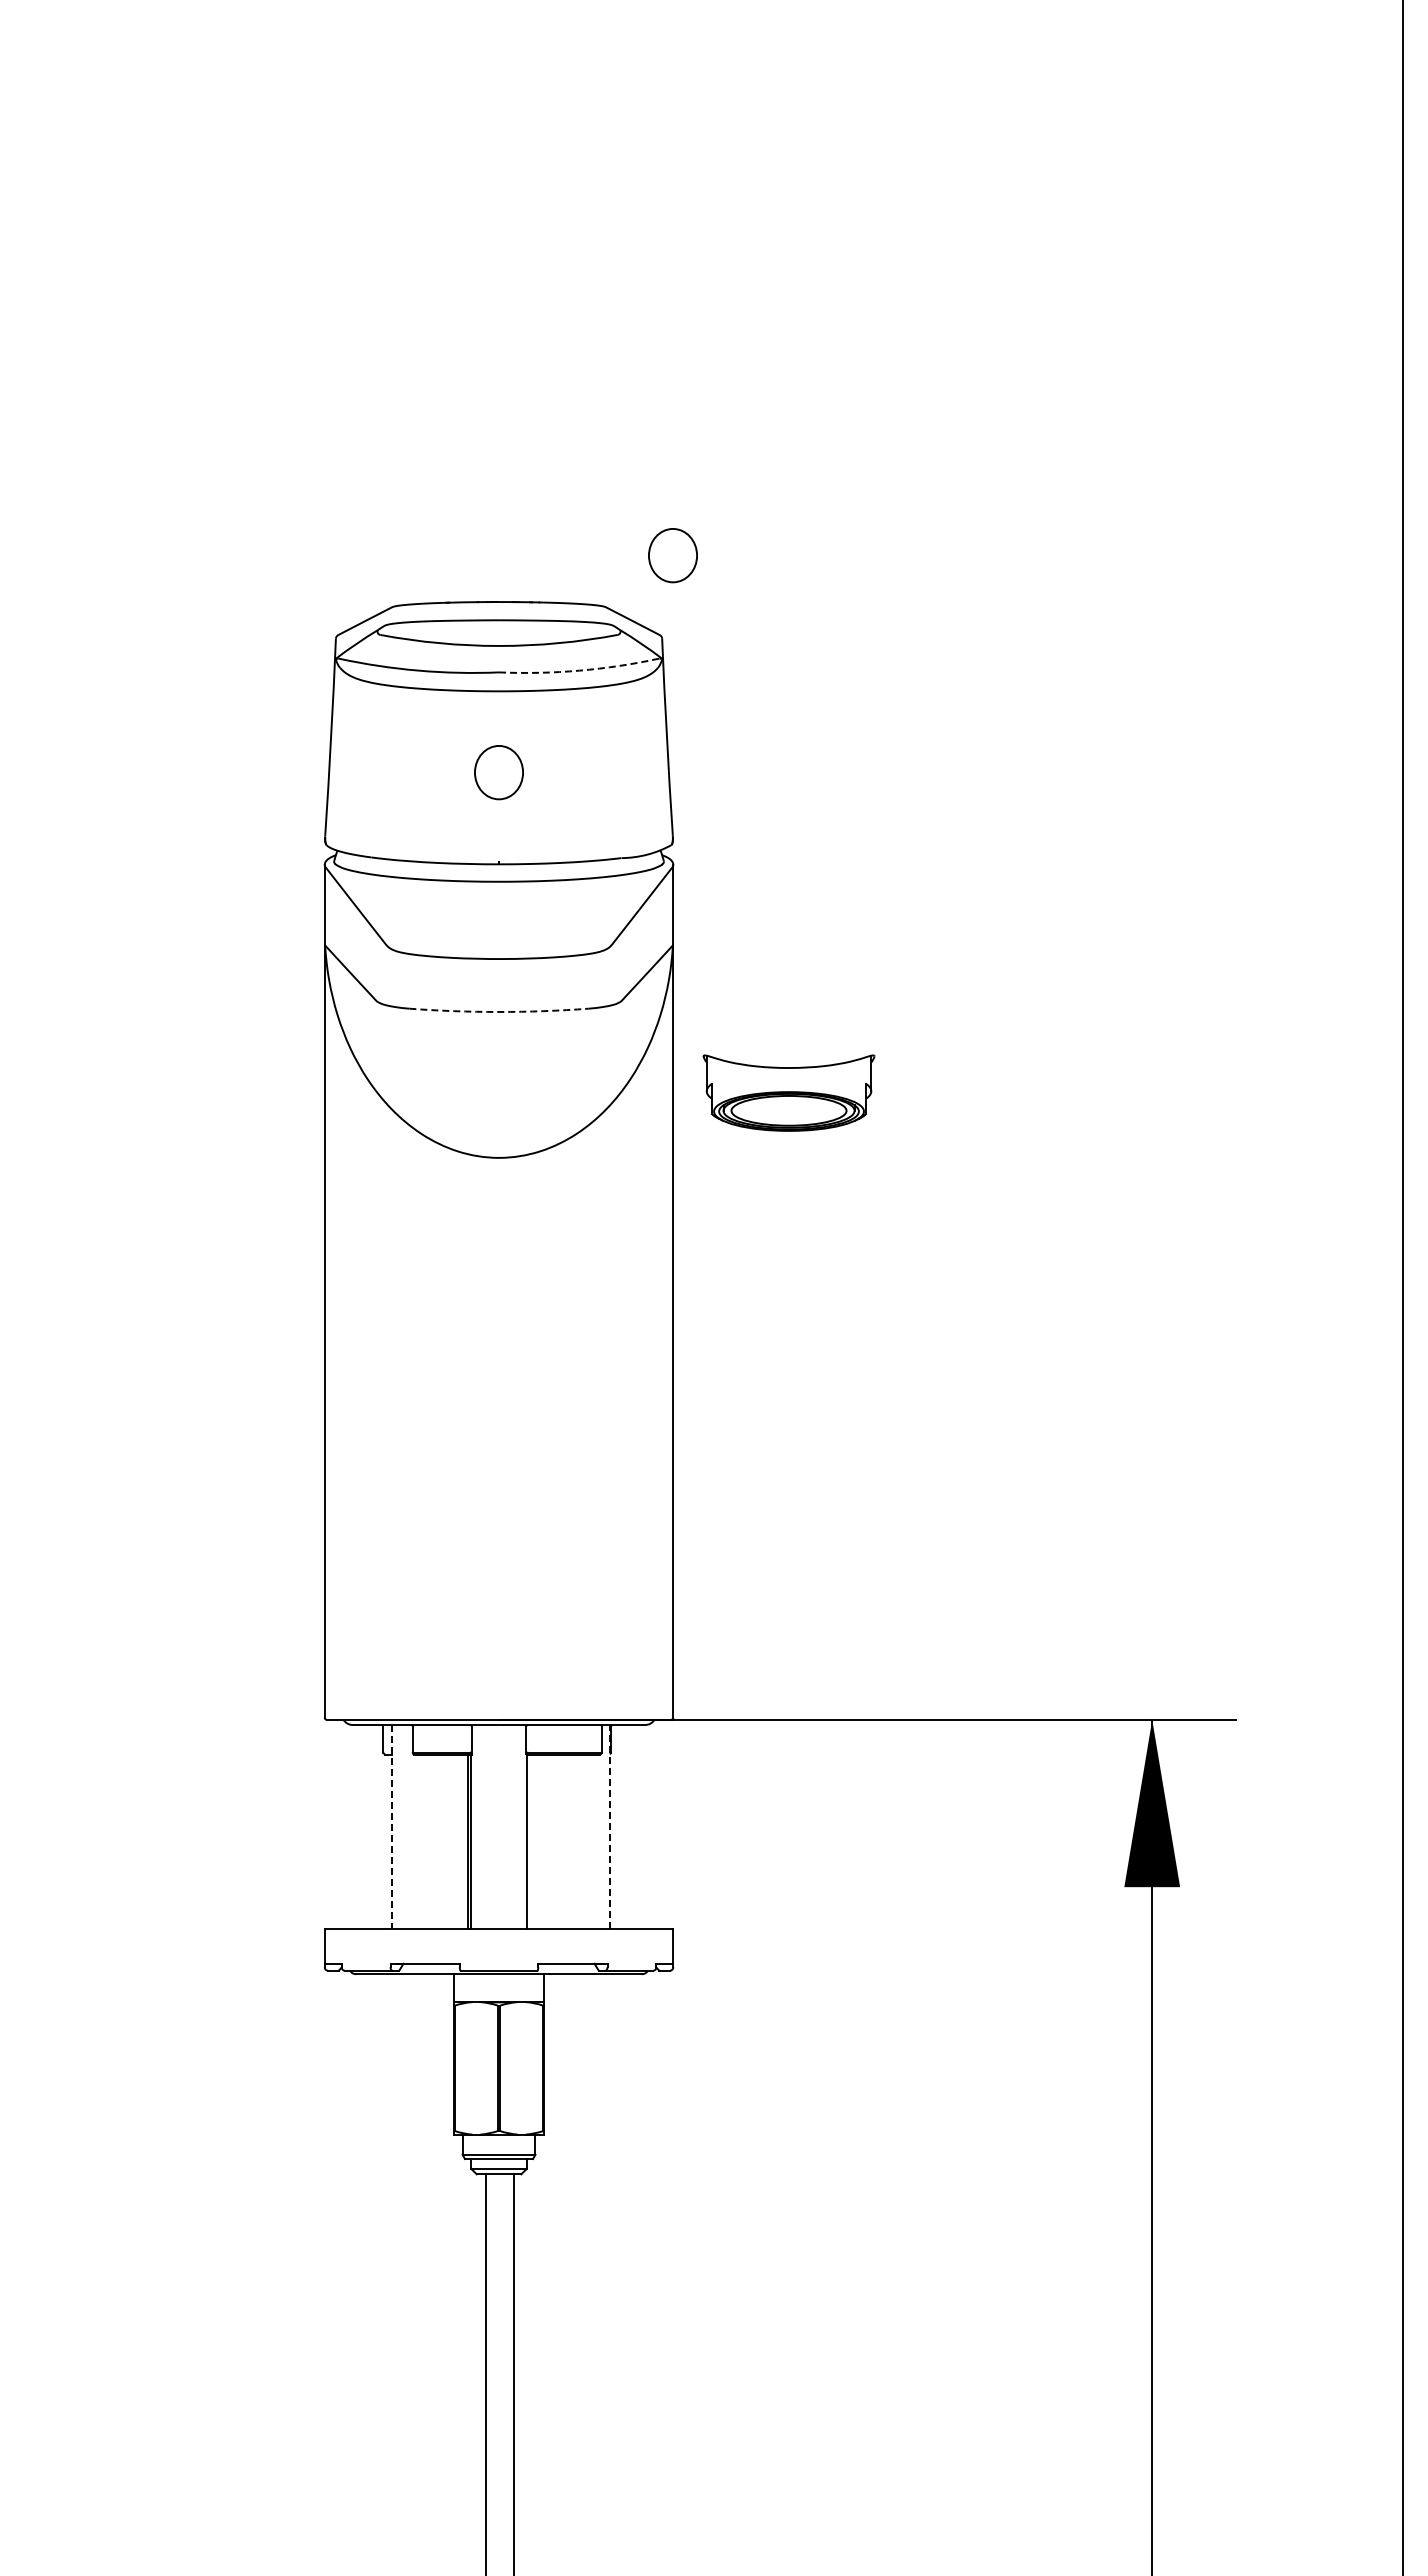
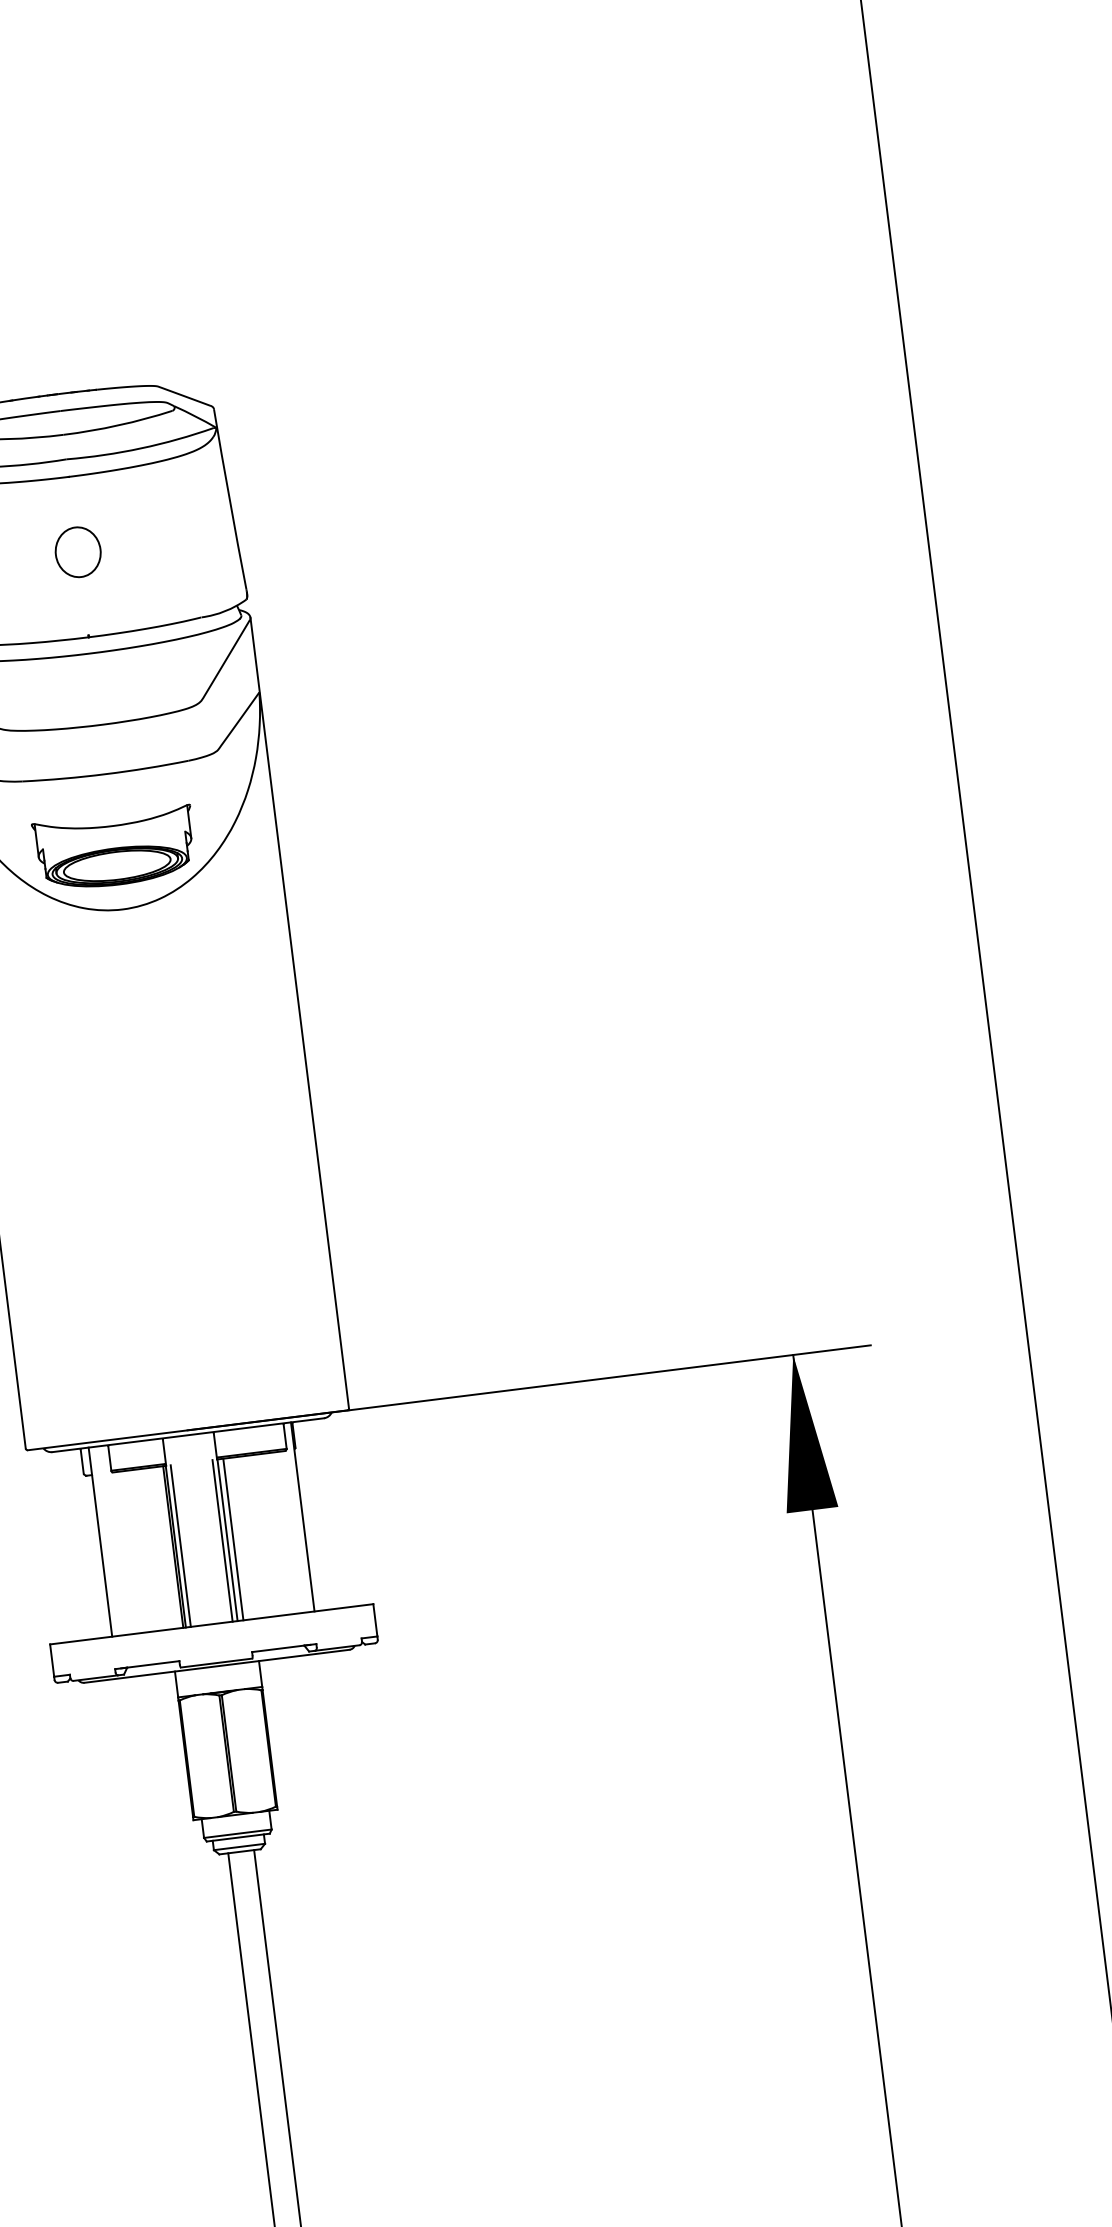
part: (672, 555) -> (213, 330), removed
arc: (579, 670) -> (141, 448), dashed -> solid
arc: (499, 1011) -> (106, 773), dashed -> solid
part: (788, 1092) -> (114, 848), moved
line: (391, 1826) -> (100, 1541), dashed -> solid
line: (609, 1826) -> (302, 1516), dashed -> solid
line: (476, 1841) -> (180, 1545), added
line: (521, 1841) -> (222, 1540), added
line: (533, 1841) -> (233, 1539), added

